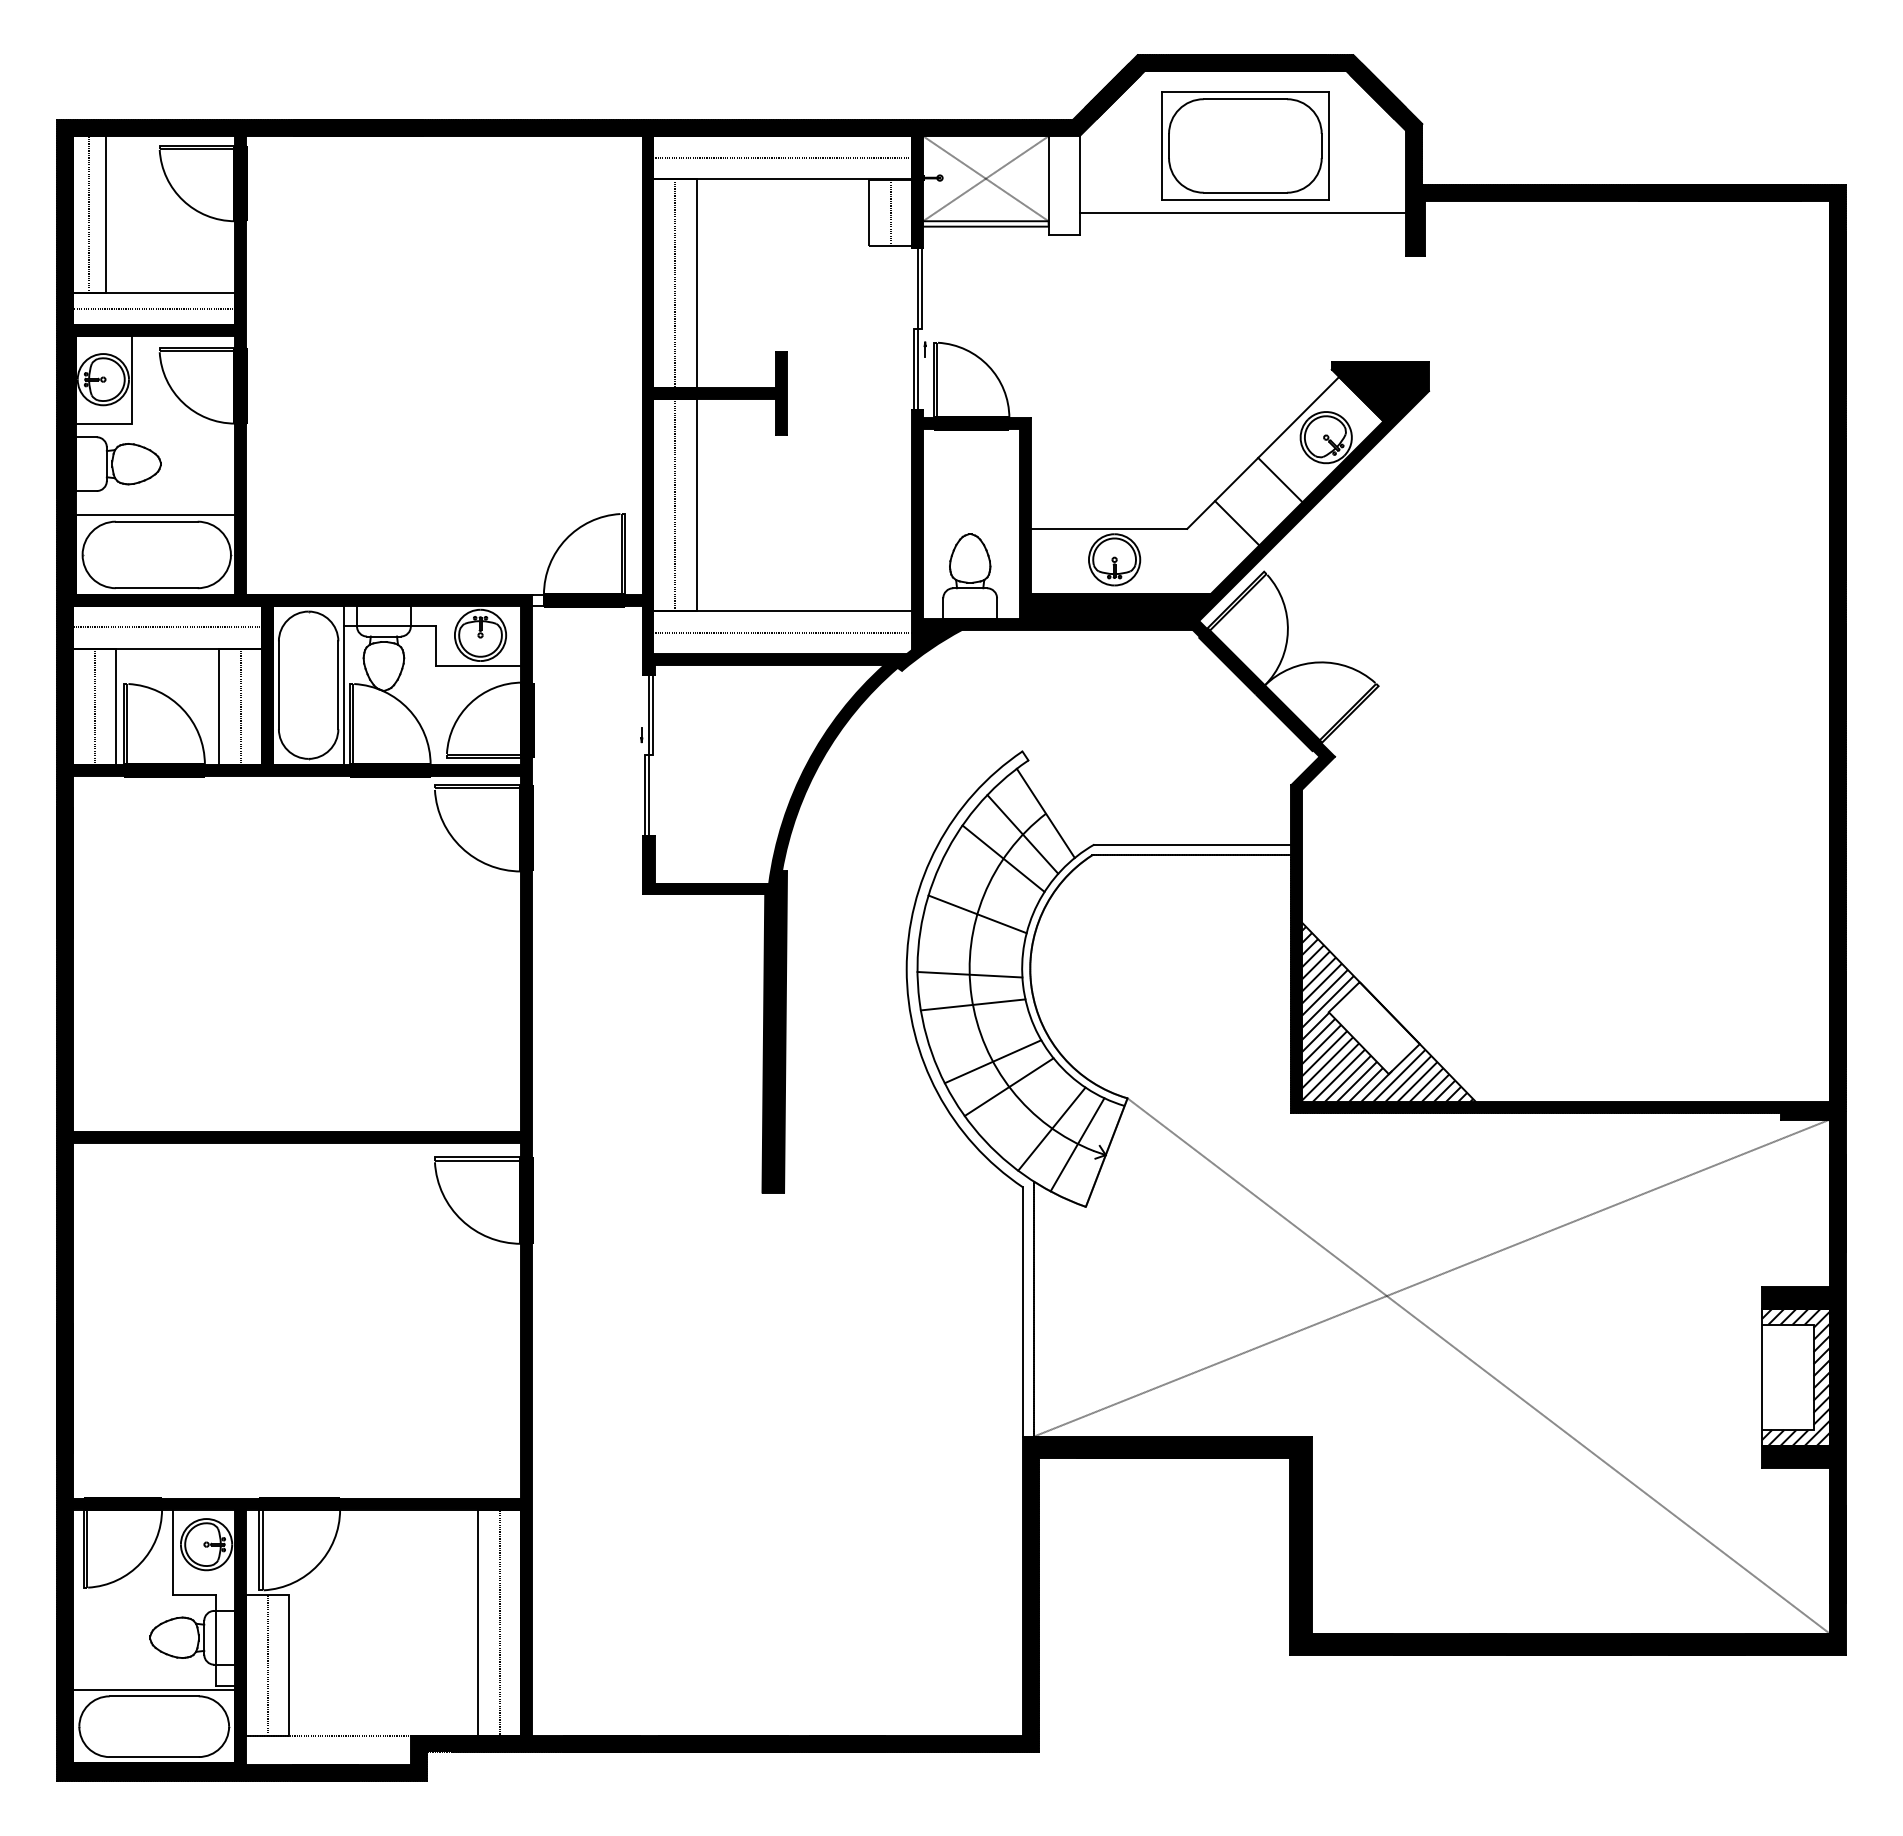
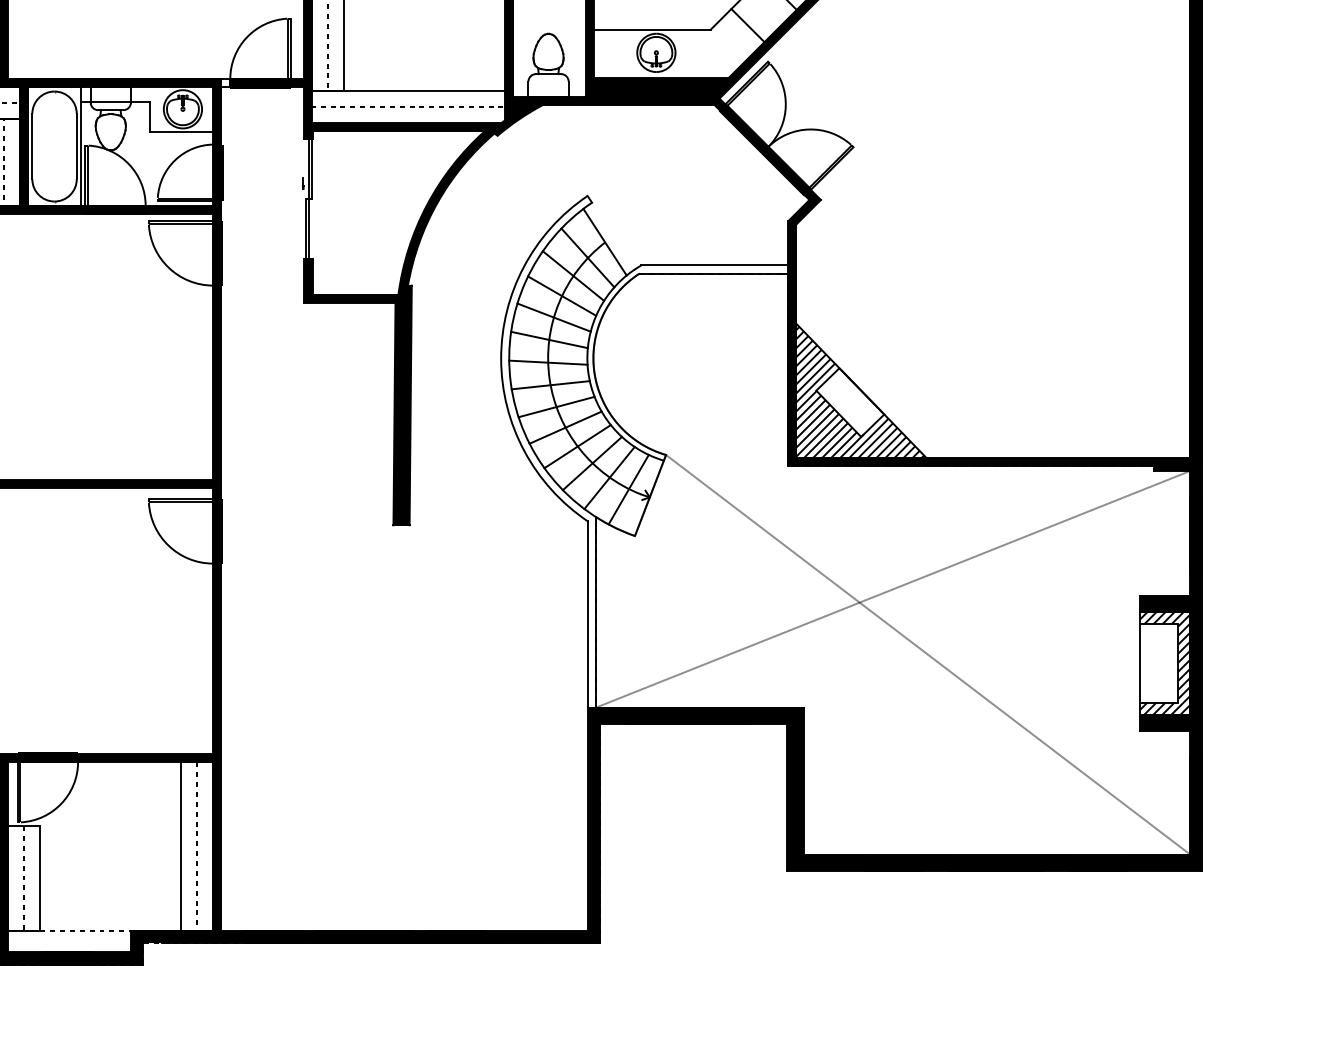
line: (987, 885) -> (561, 296), added
line: (971, 944) -> (549, 340), added
line: (980, 1033) -> (556, 406), added
line: (1028, 1109) -> (592, 463), added

